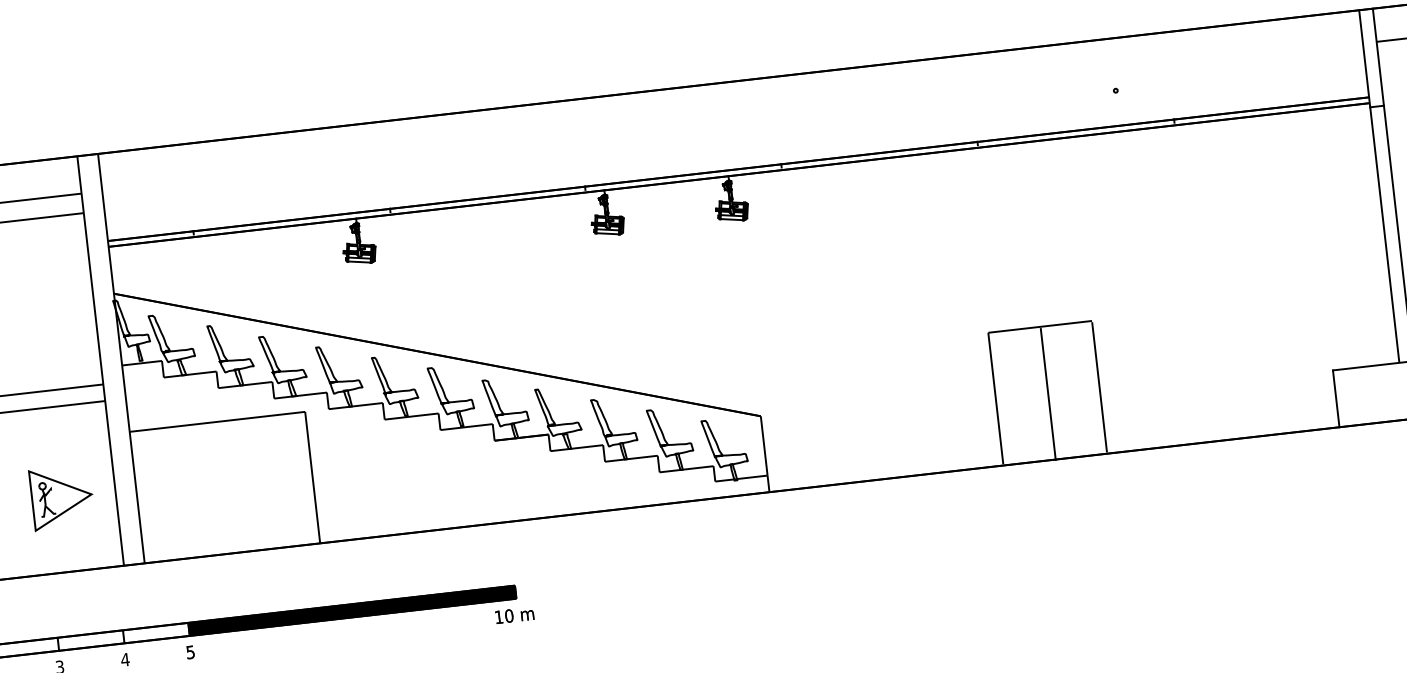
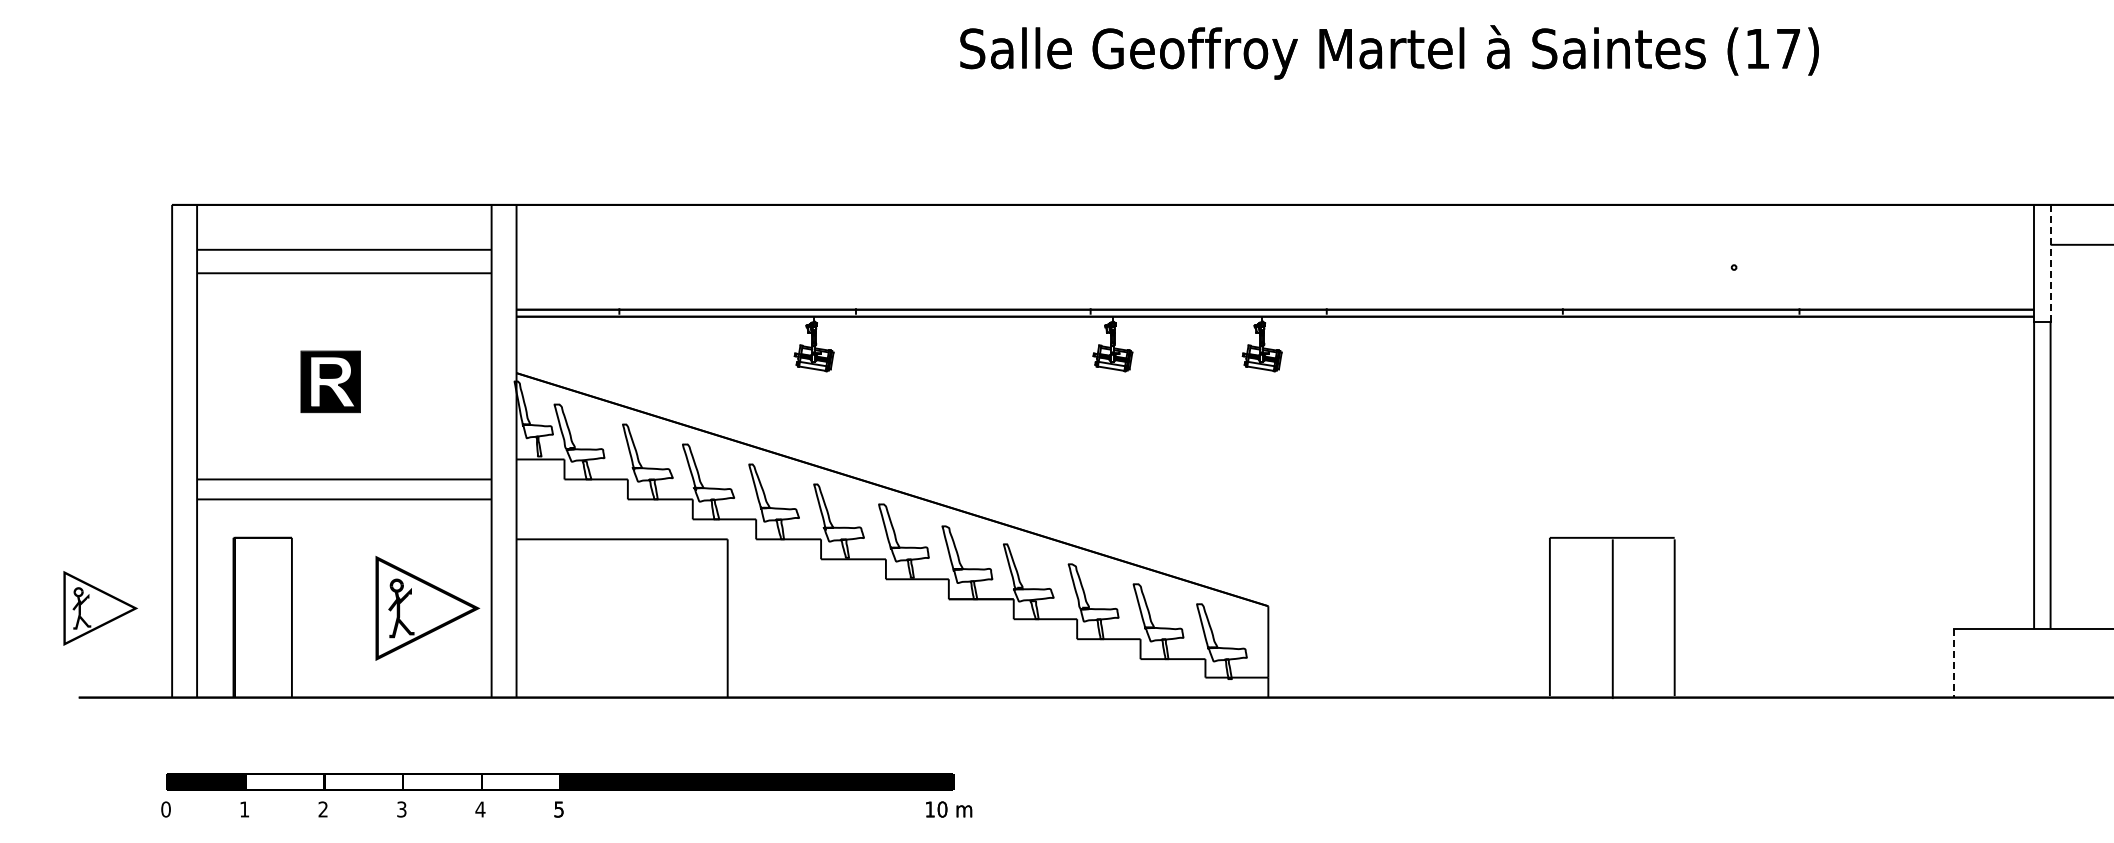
line: (1378, 56) -> (2050, 262), solid -> dashed
line: (1336, 398) -> (1954, 663), solid -> dashed
part: (62, 497) -> (427, 608), size x1.4

